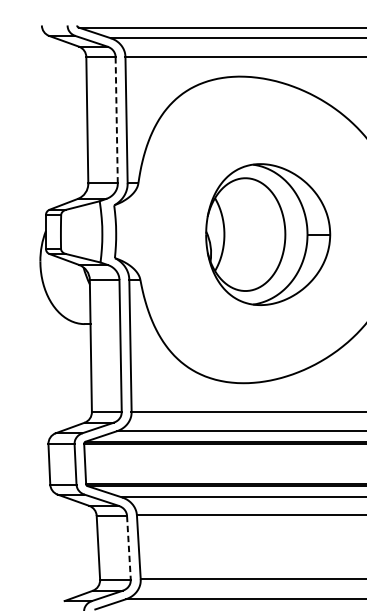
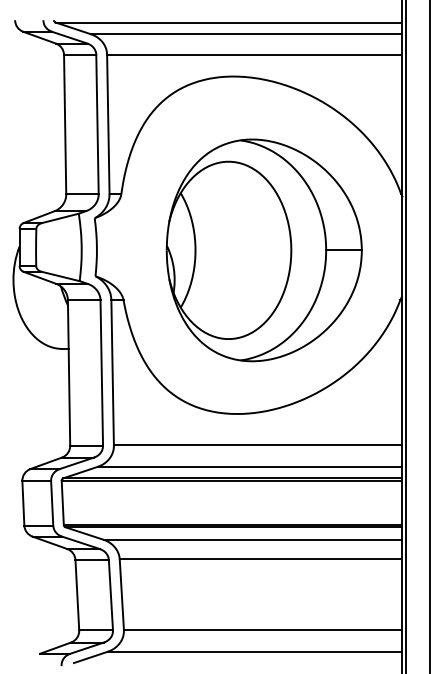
line: (116, 121) -> (97, 125), dashed -> solid
part: (267, 234) -> (263, 250), size x1.43
line: (128, 548) -> (110, 595), dashed -> solid

